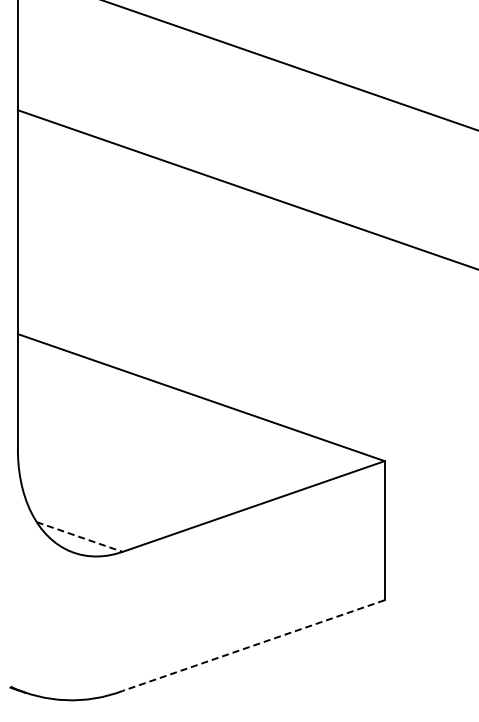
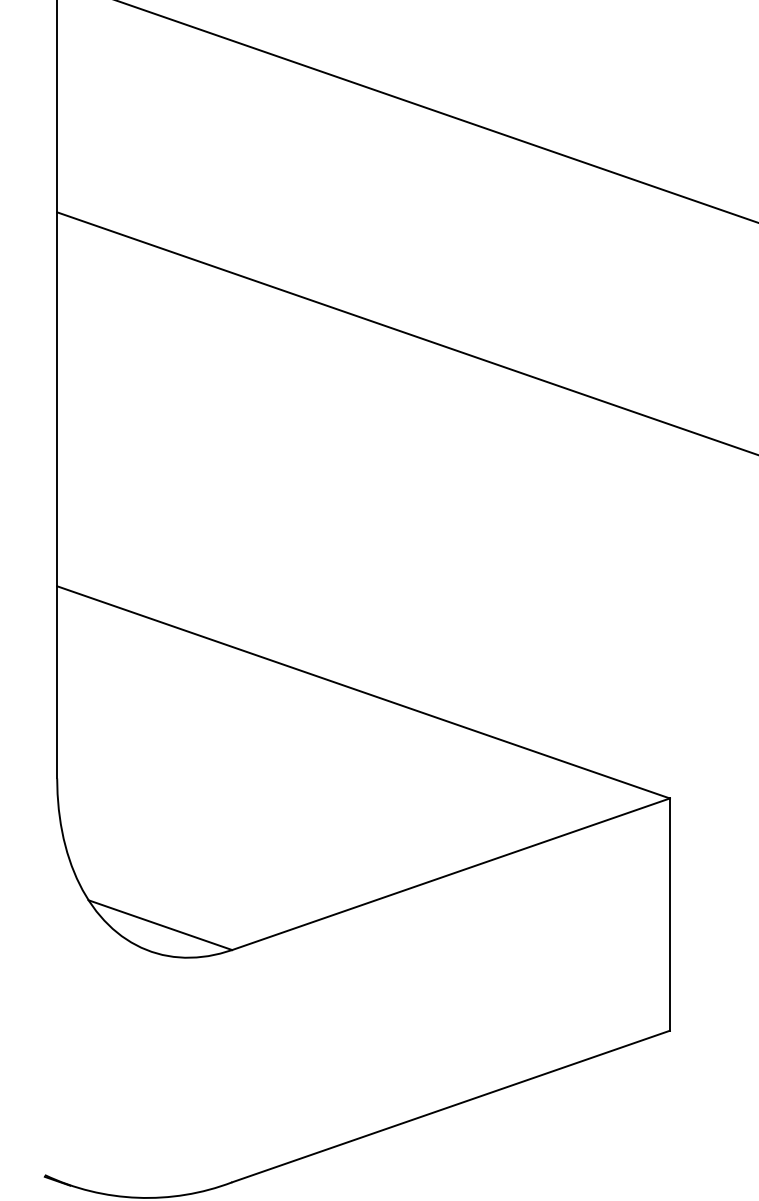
line: (79, 537) -> (160, 926), dashed -> solid
line: (253, 645) -> (450, 1106), dashed -> solid

